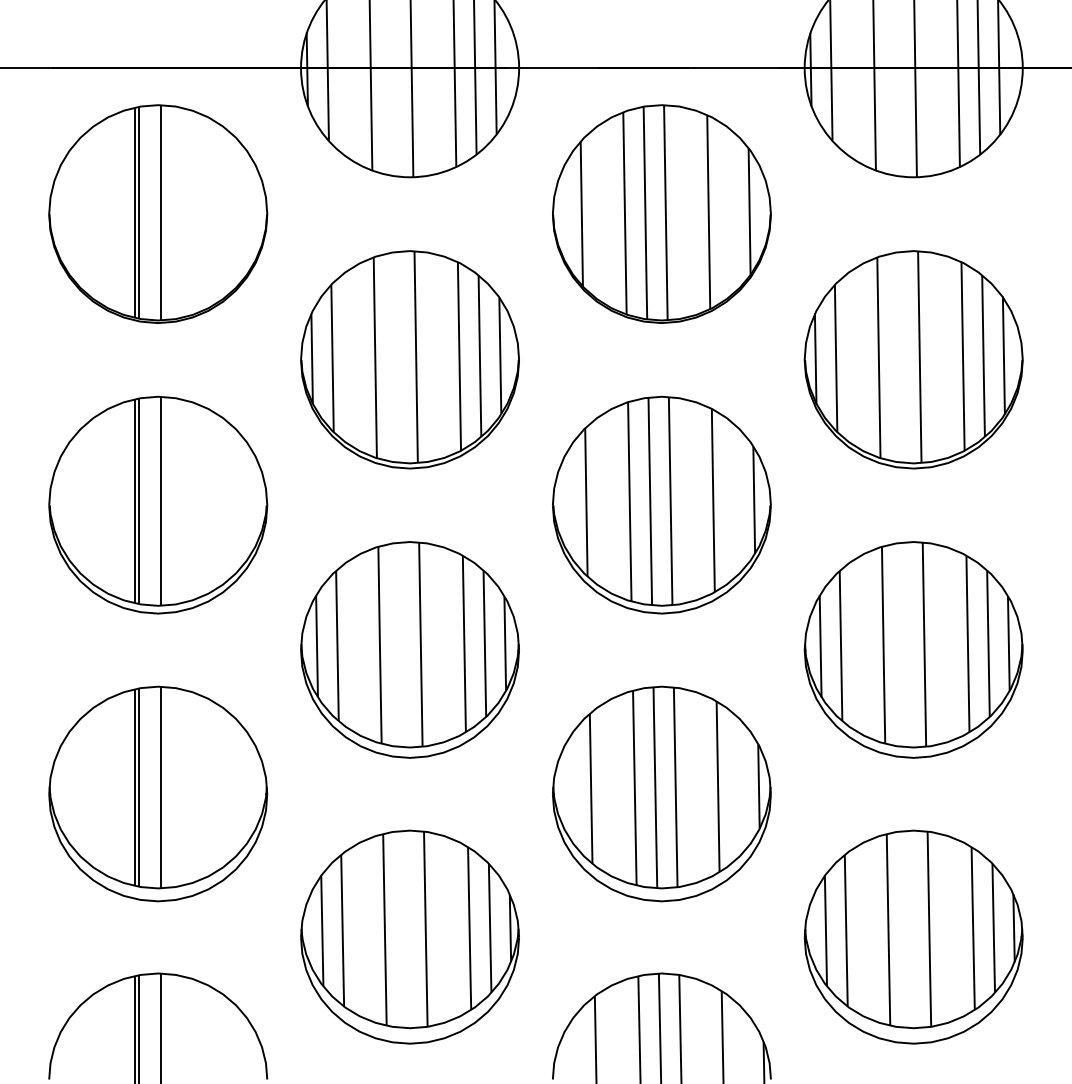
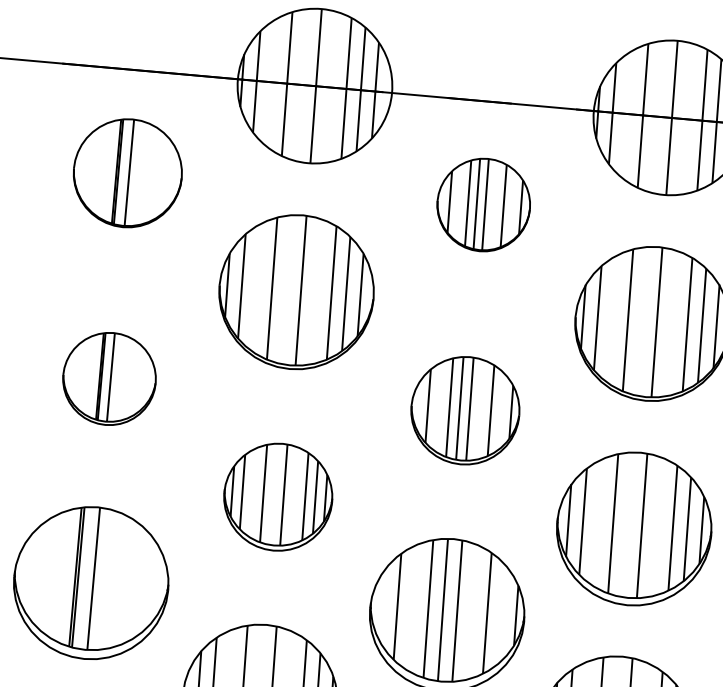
part: (158, 213) -> (128, 172), size x0.7
part: (661, 213) -> (483, 204), size x0.6
part: (158, 504) -> (109, 378), size x0.6
part: (661, 504) -> (465, 410), size x0.7
part: (409, 649) -> (277, 496), size x0.7

